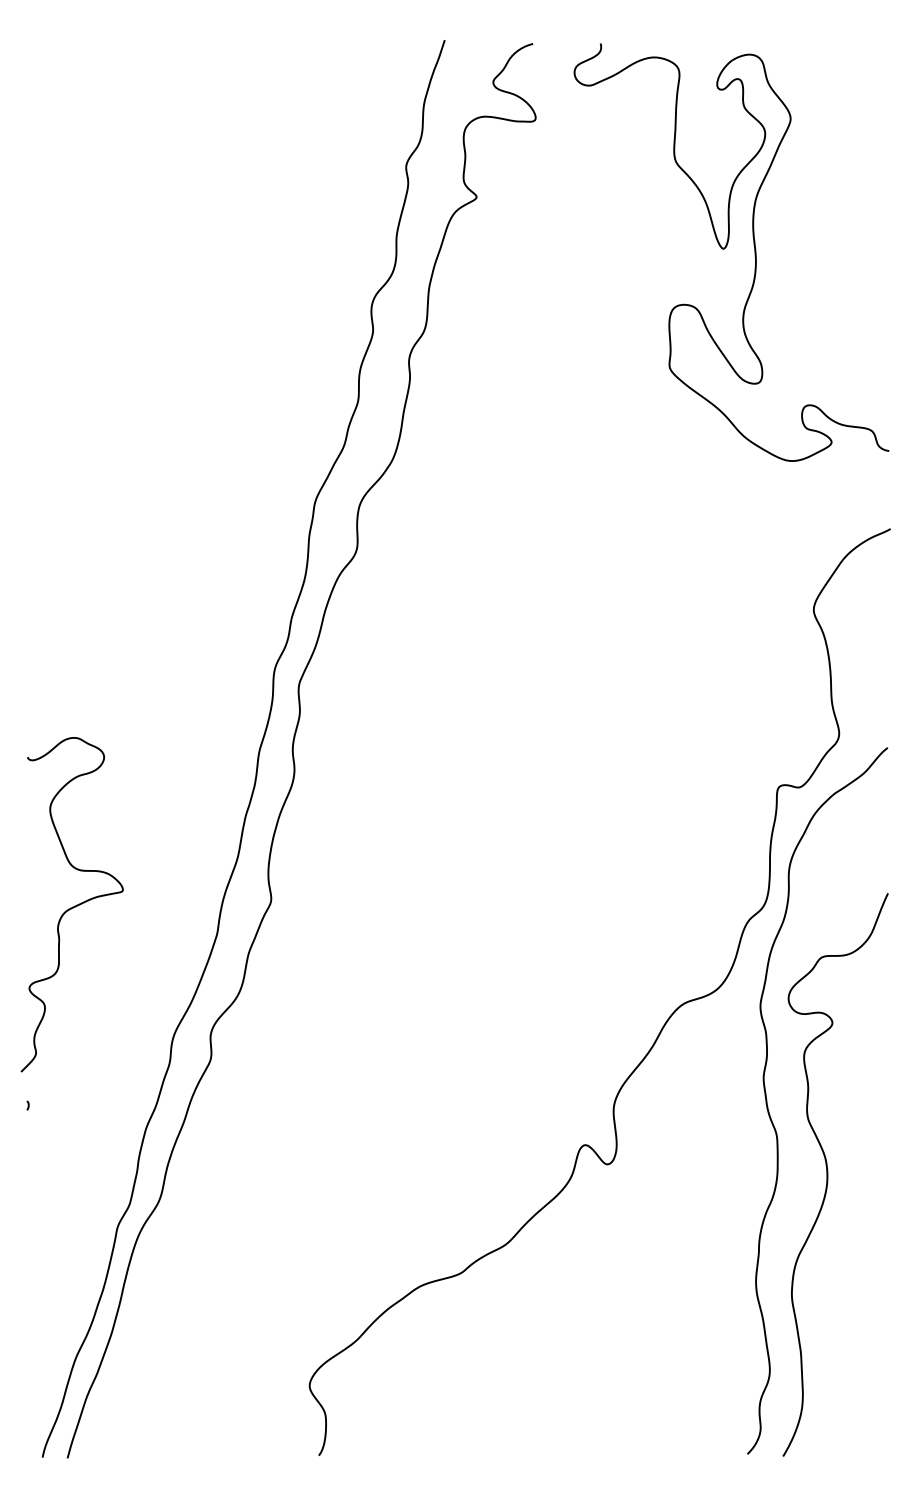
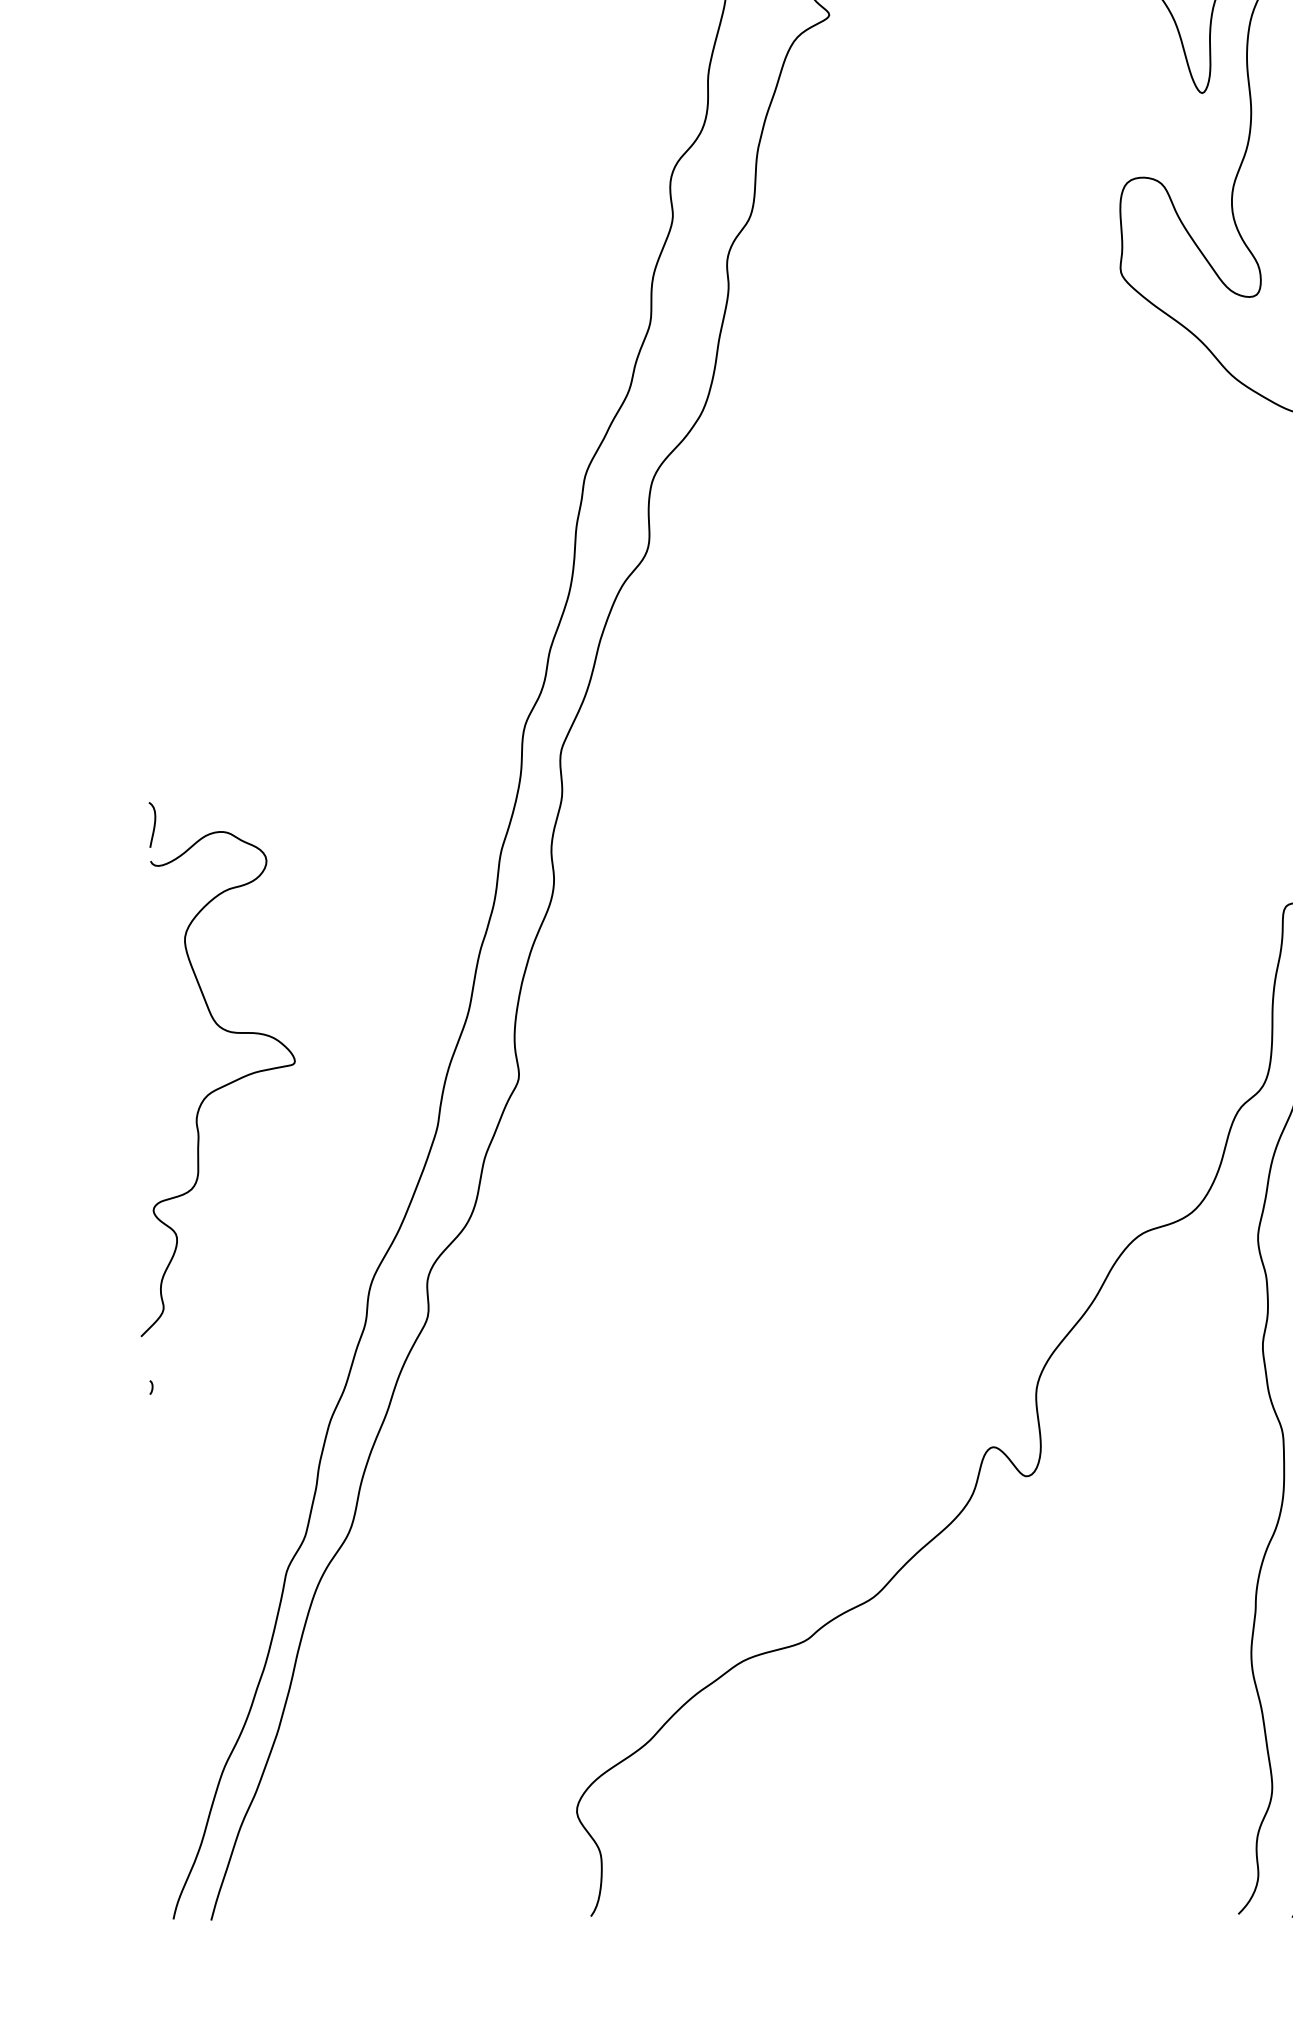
curve: (29, 733) -> (153, 825), added

